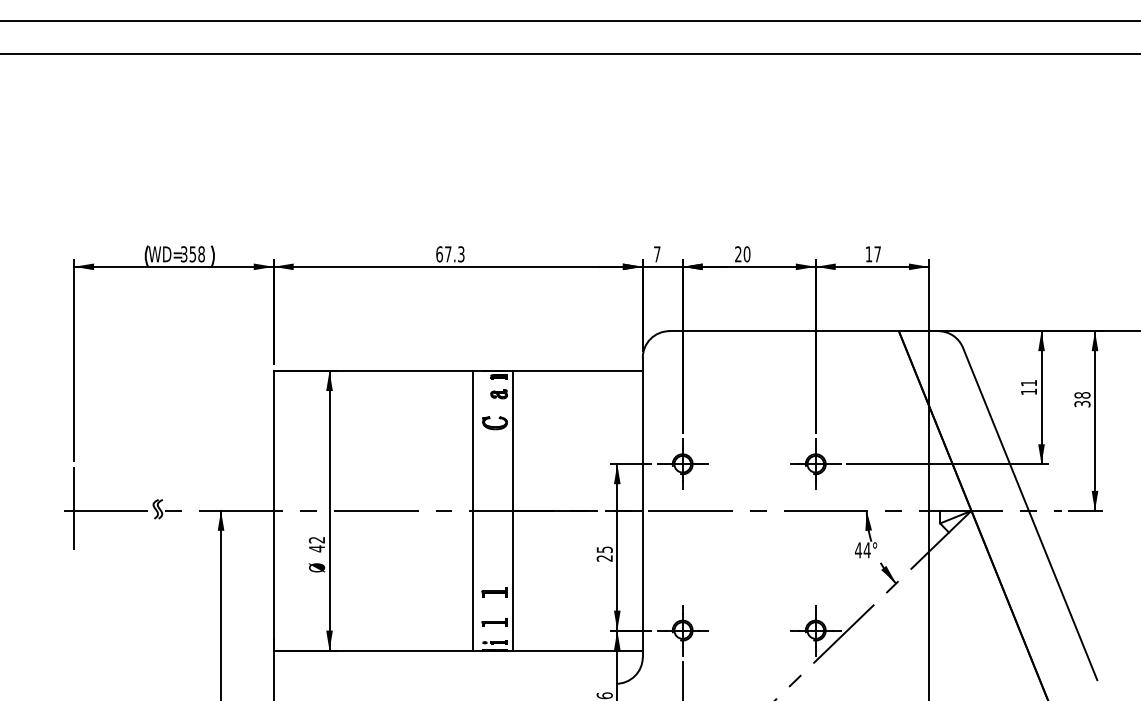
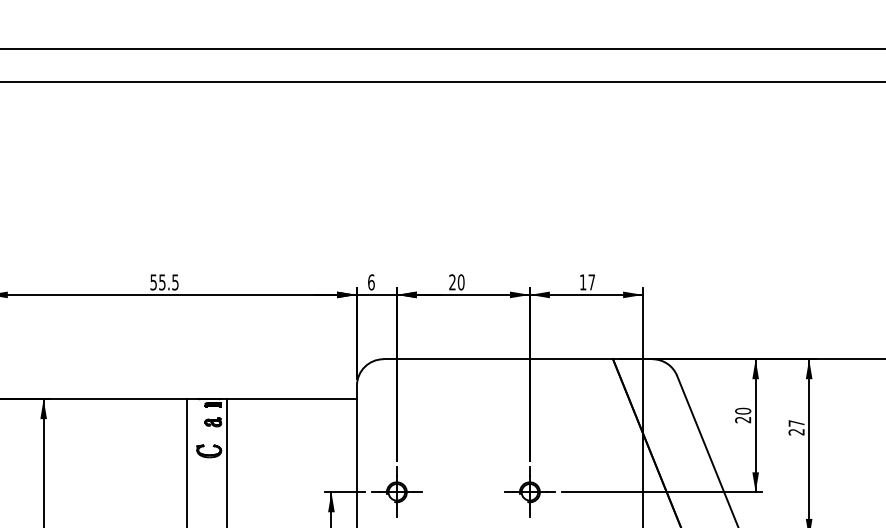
text: (450, 254) -> (164, 282), 67.3 -> 55.5
text: (657, 254) -> (371, 282), 7 -> 6
text: (1028, 387) -> (742, 415), 11 -> 20
text: (1082, 399) -> (796, 427), 38 -> 27

